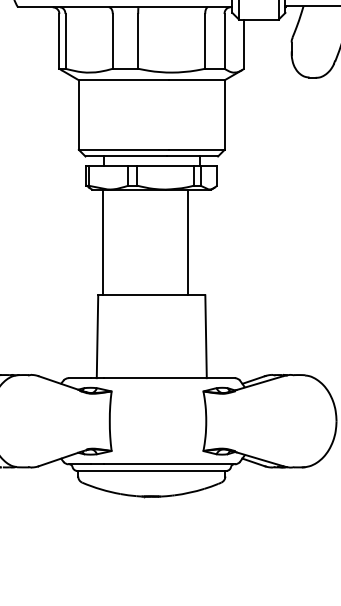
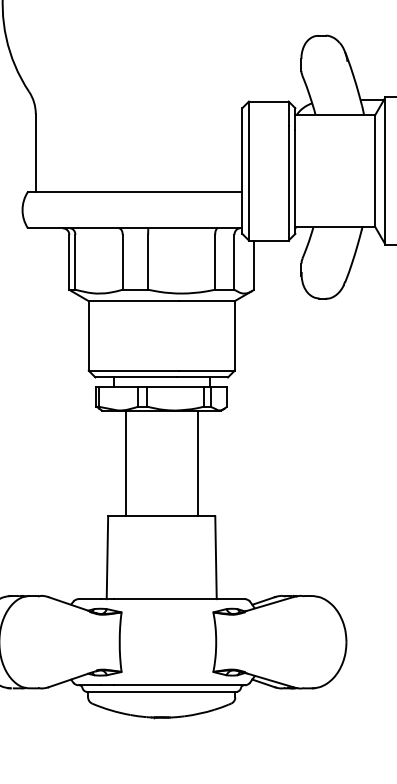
line: (102, 242) -> (125, 463), moved

